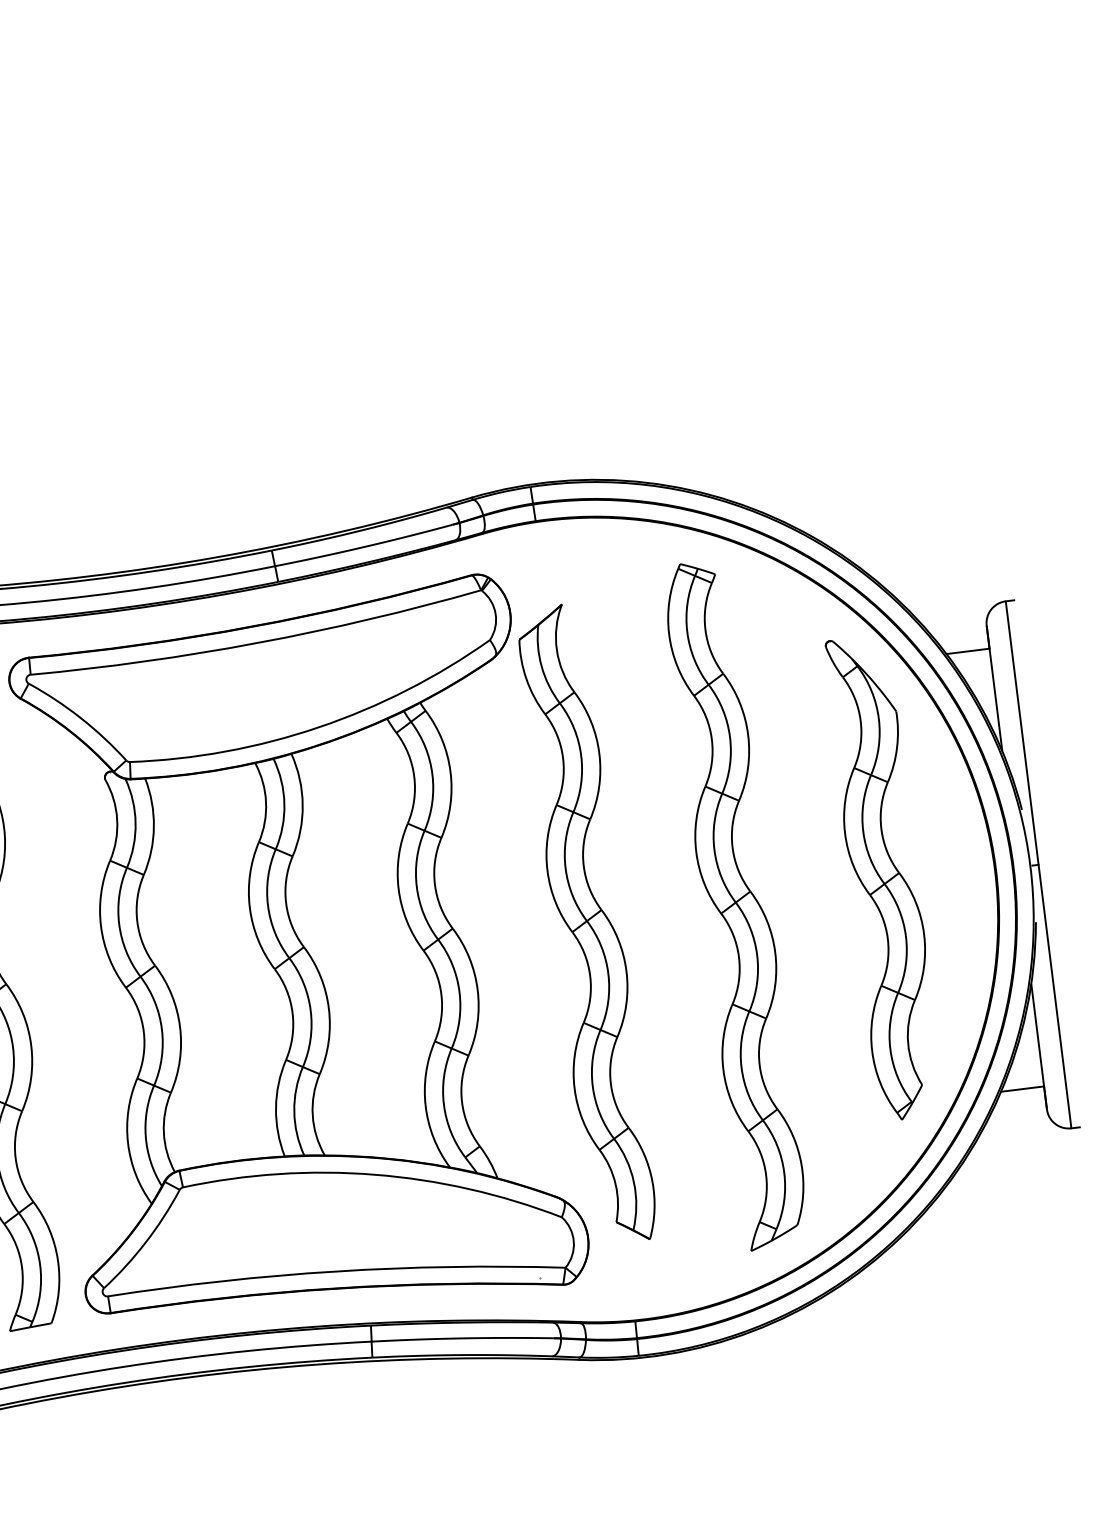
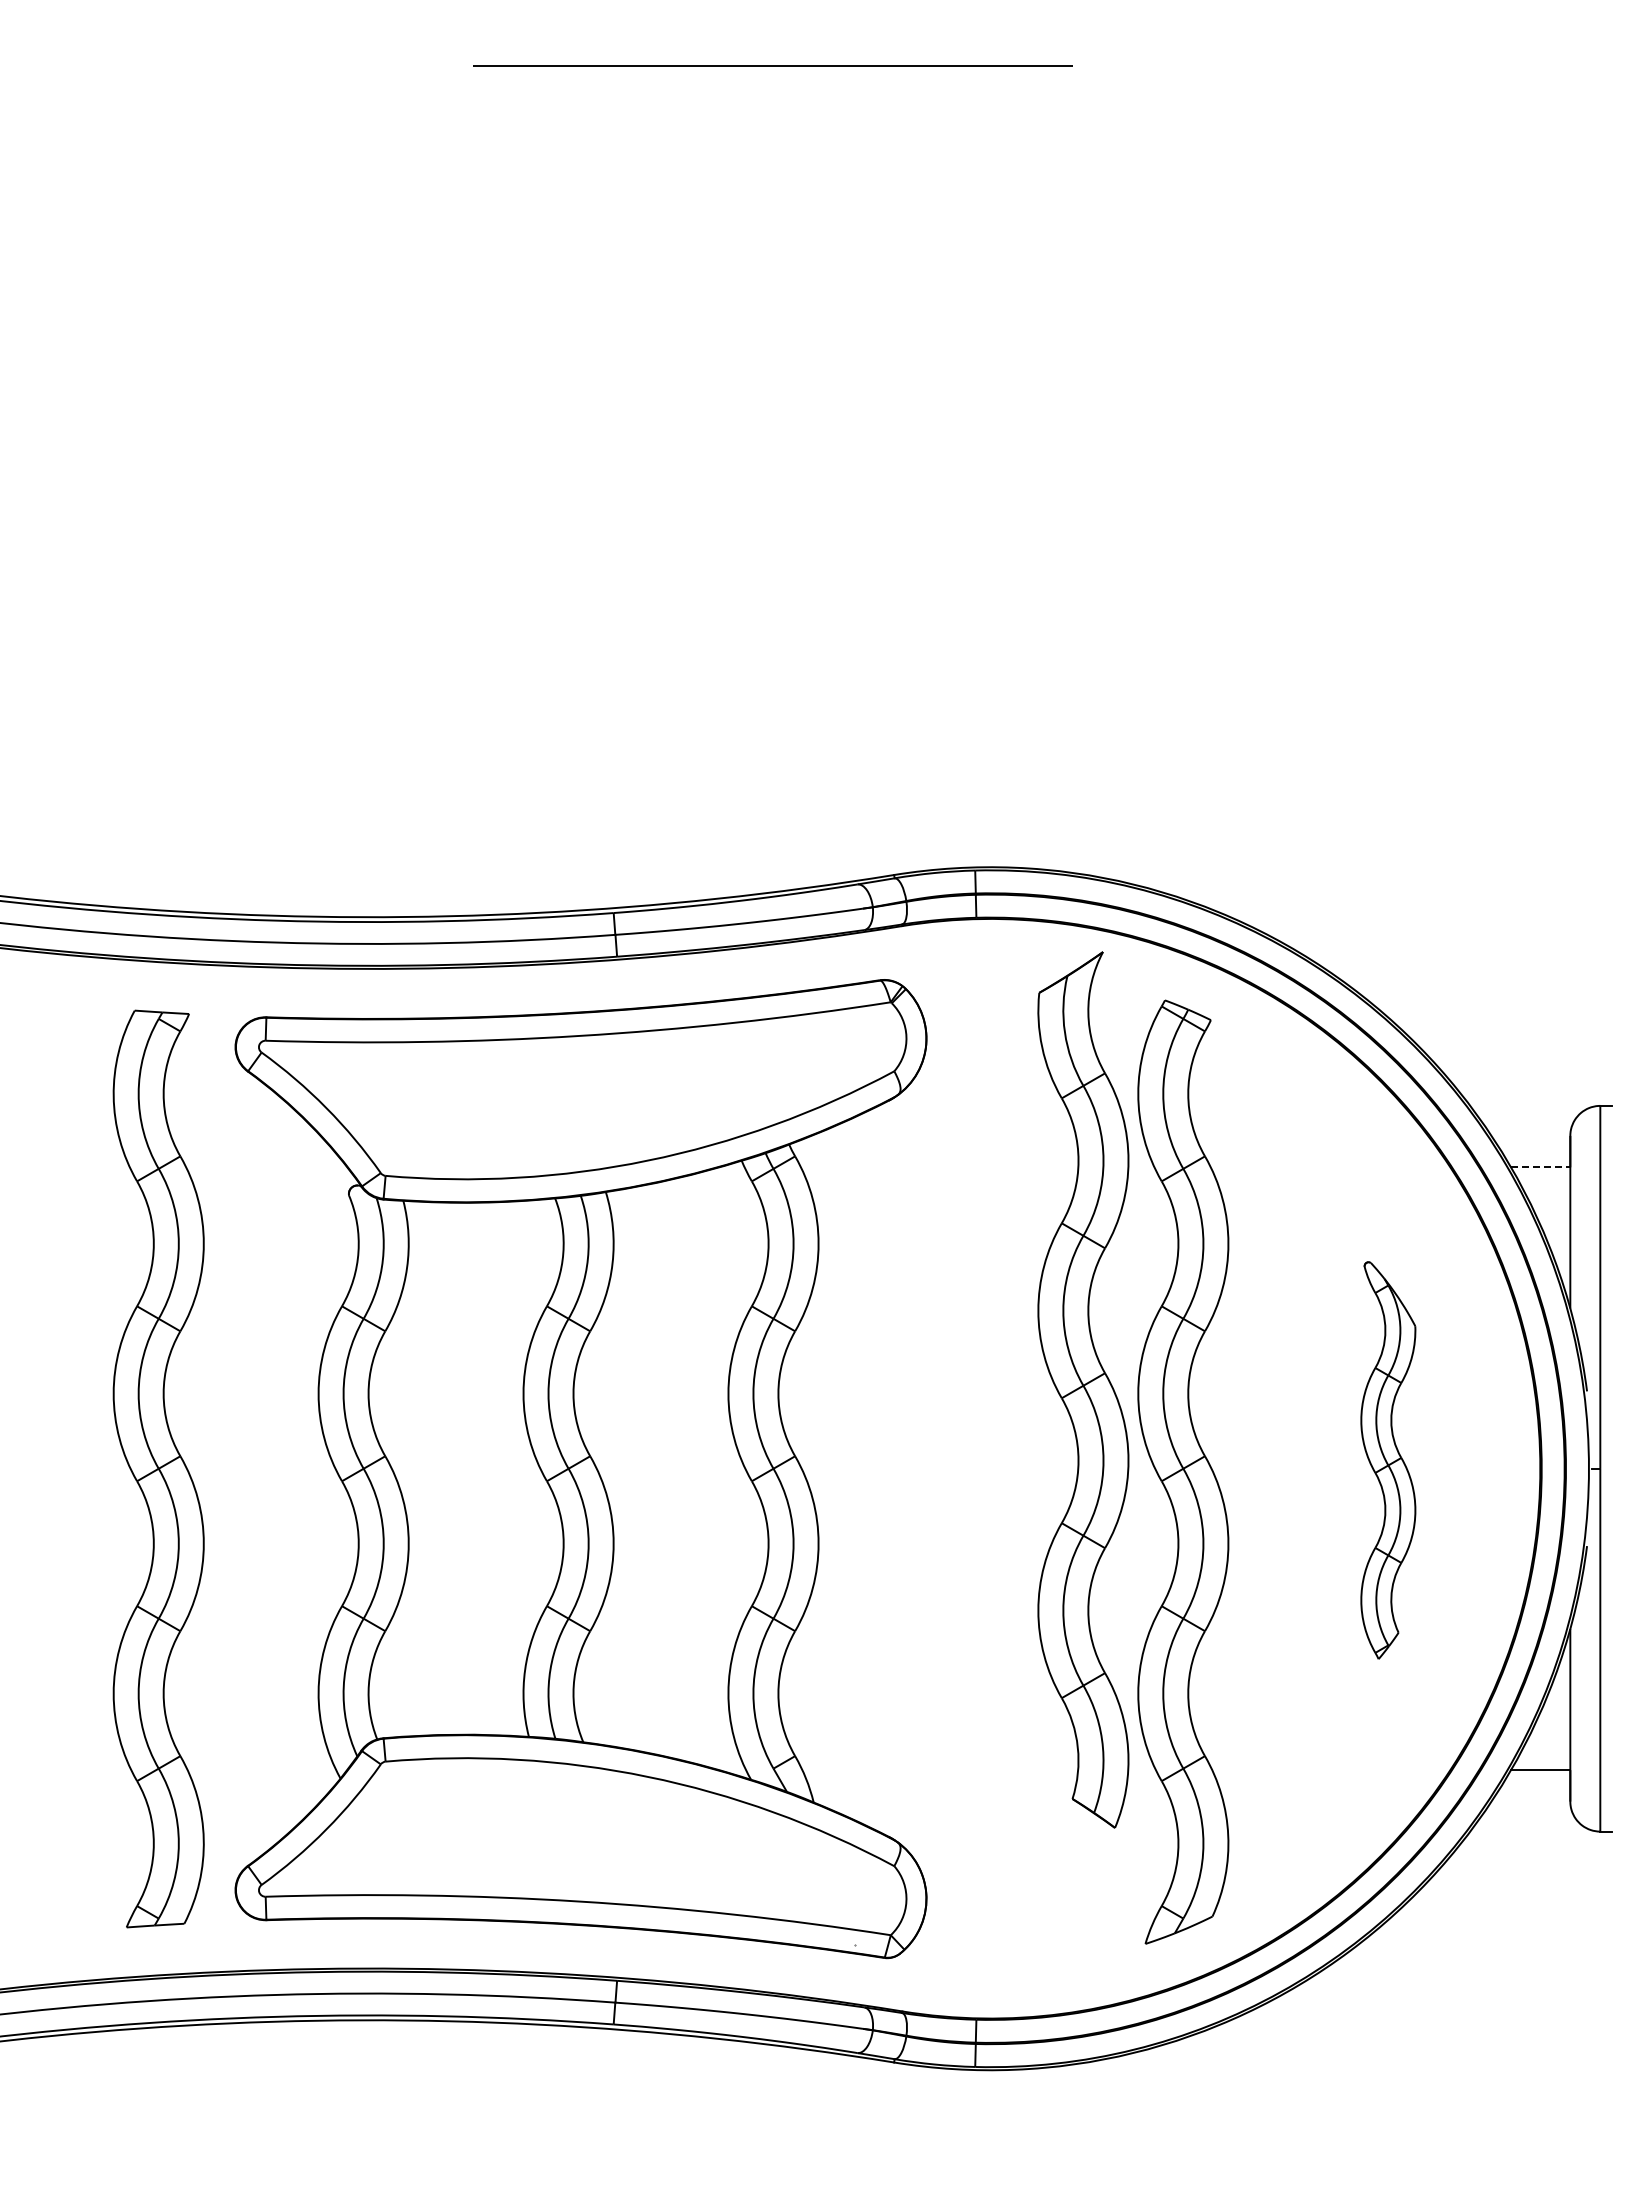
line: (967, 651) -> (1540, 1167), solid -> dashed
part: (884, 878) -> (1388, 1460), size x0.6
part: (587, 923) -> (1083, 1389), moved

